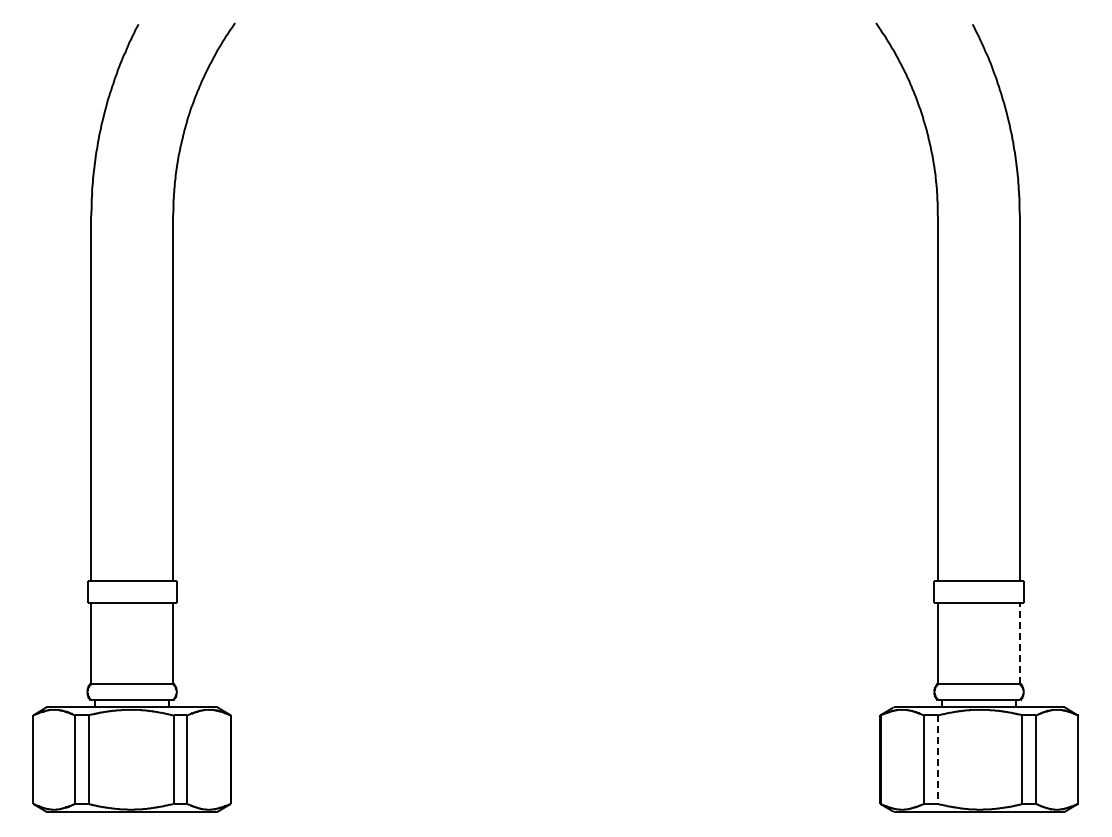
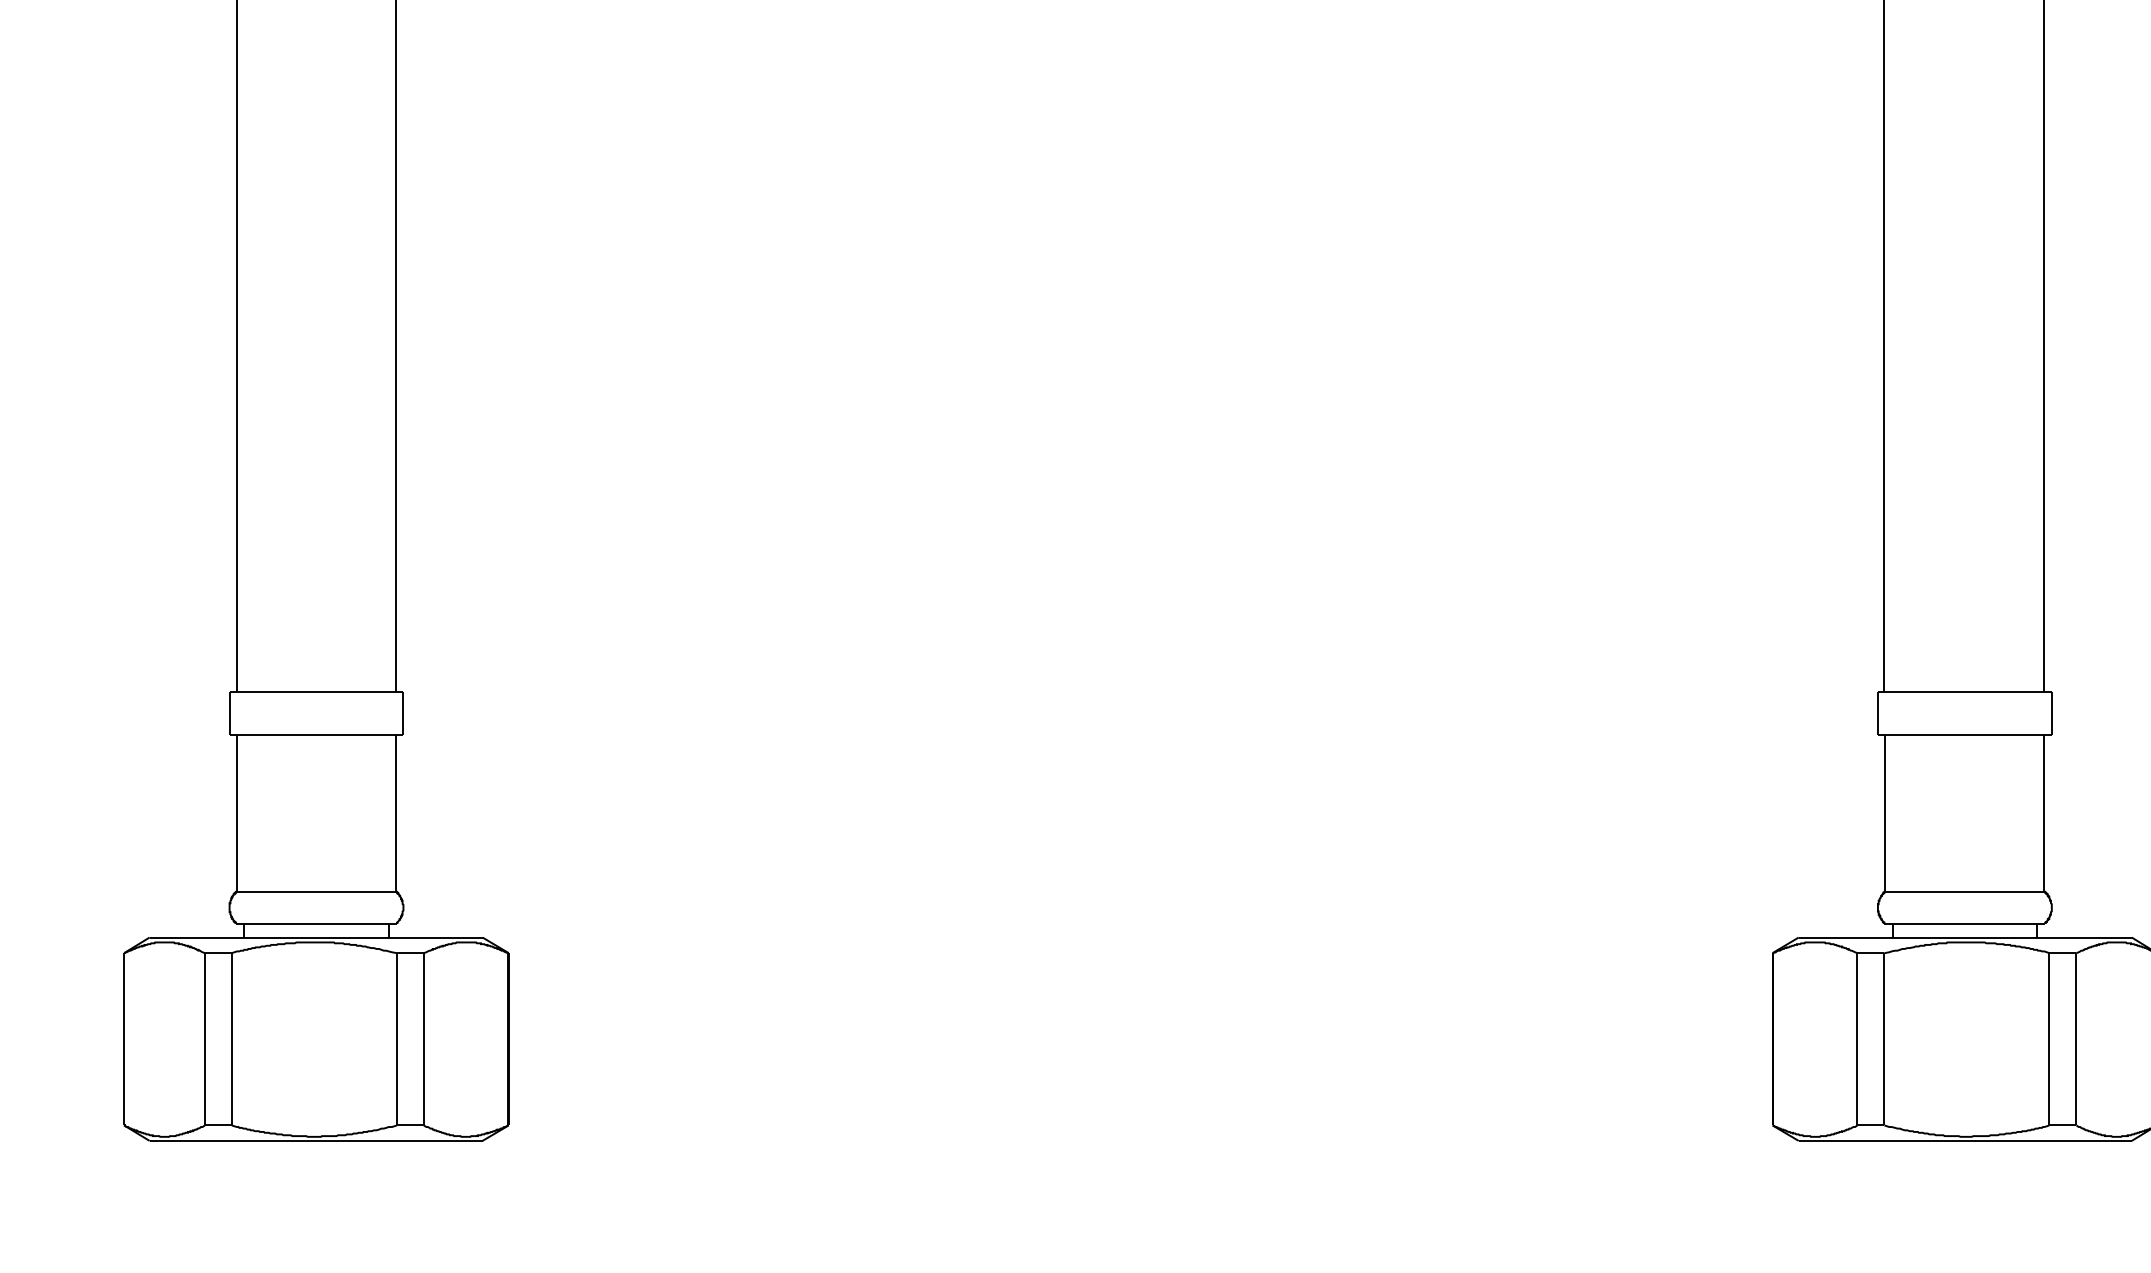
line: (1019, 643) -> (2043, 813), dashed -> solid
line: (937, 760) -> (1883, 1040), dashed -> solid

